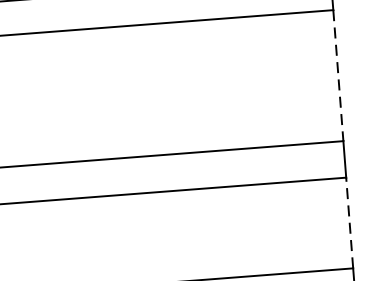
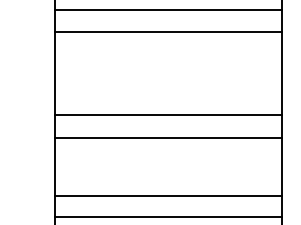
line: (338, 75) -> (281, 73), dashed -> solid
line: (349, 222) -> (281, 166), dashed -> solid

